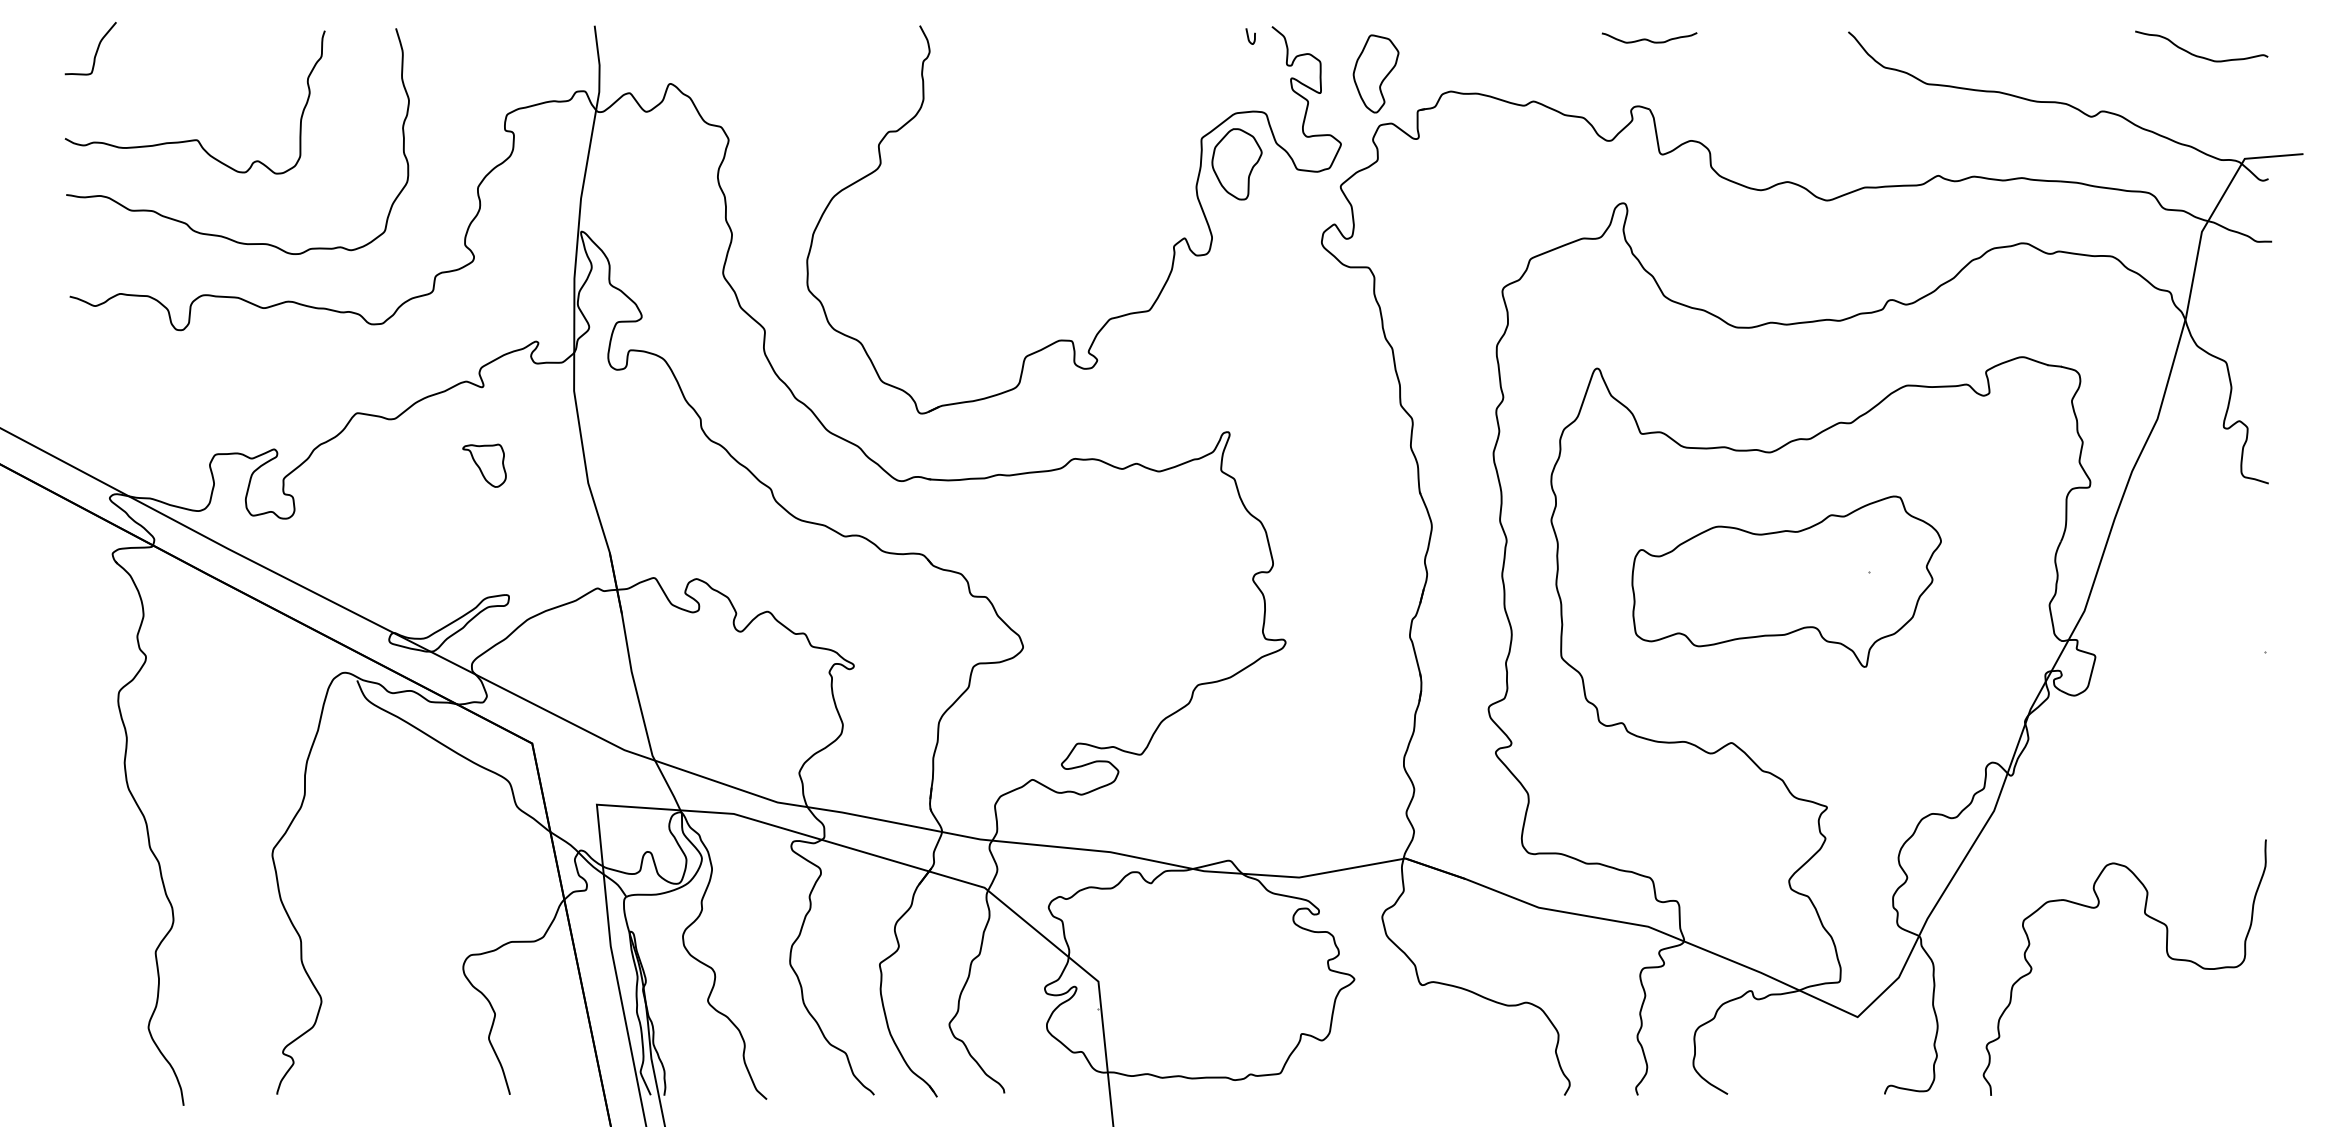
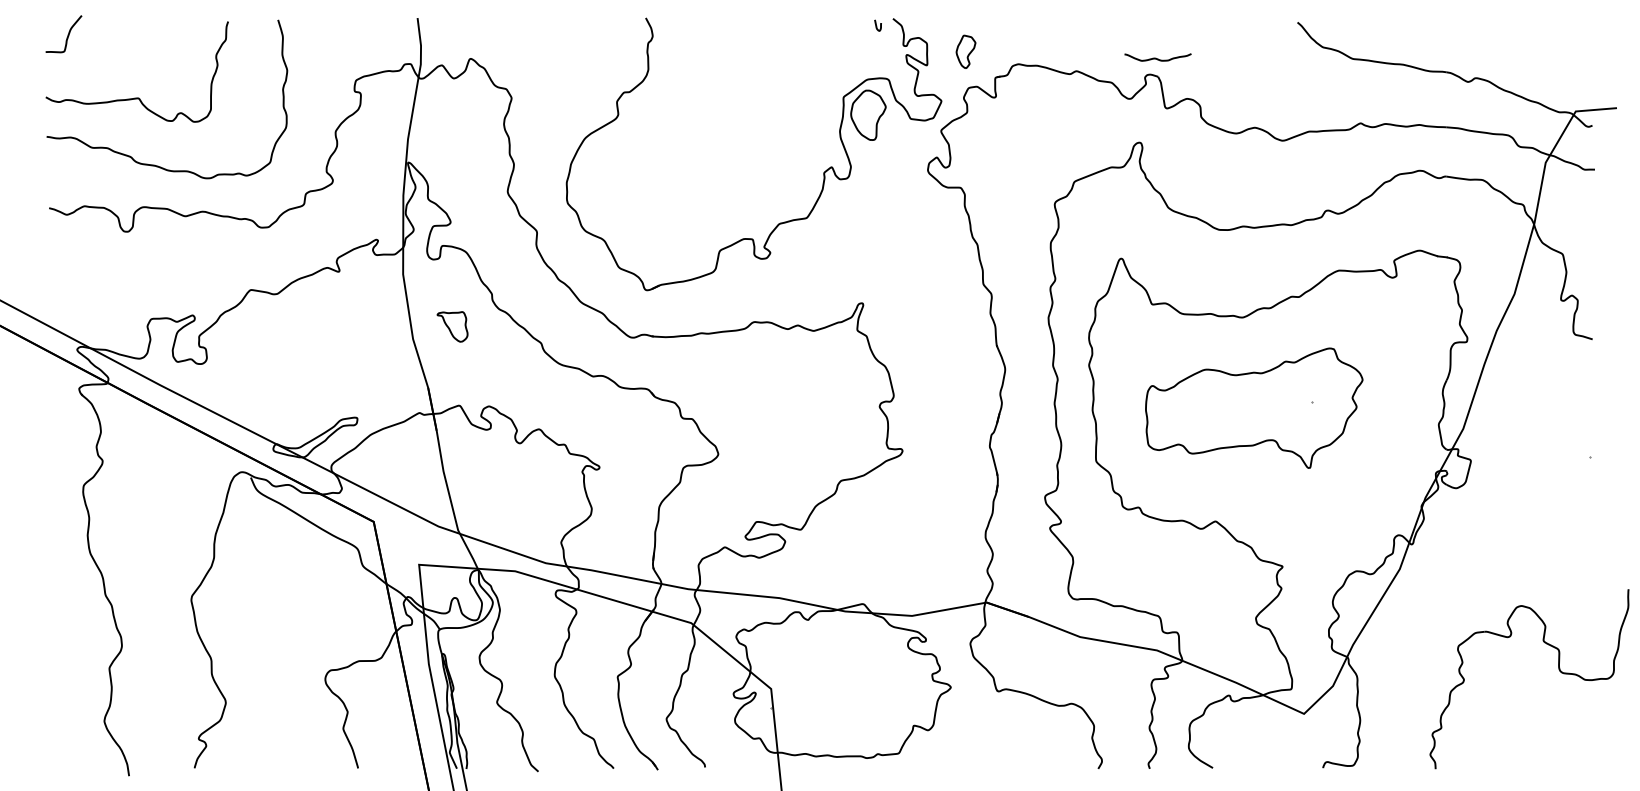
curve: (1649, 39) -> (1157, 58), moved
curve: (2198, 55) -> (1543, 38), removed
part: (1375, 73) -> (965, 51), size x0.6
part: (484, 465) -> (452, 326), moved
part: (2166, 953) -> (1558, 669), moved

